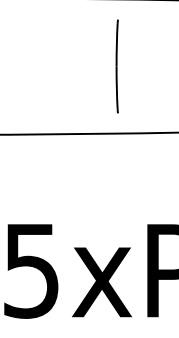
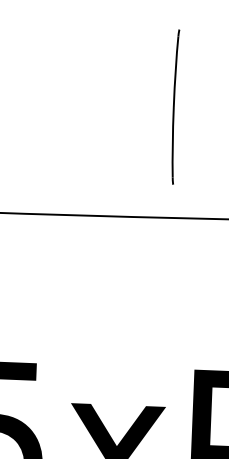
line: (116, 66) -> (173, 107), moved

